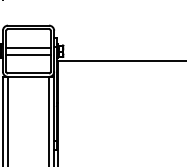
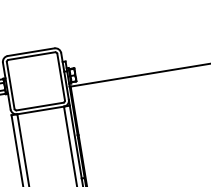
line: (28, 47) -> (35, 77), removed
line: (28, 54) -> (36, 85), removed

